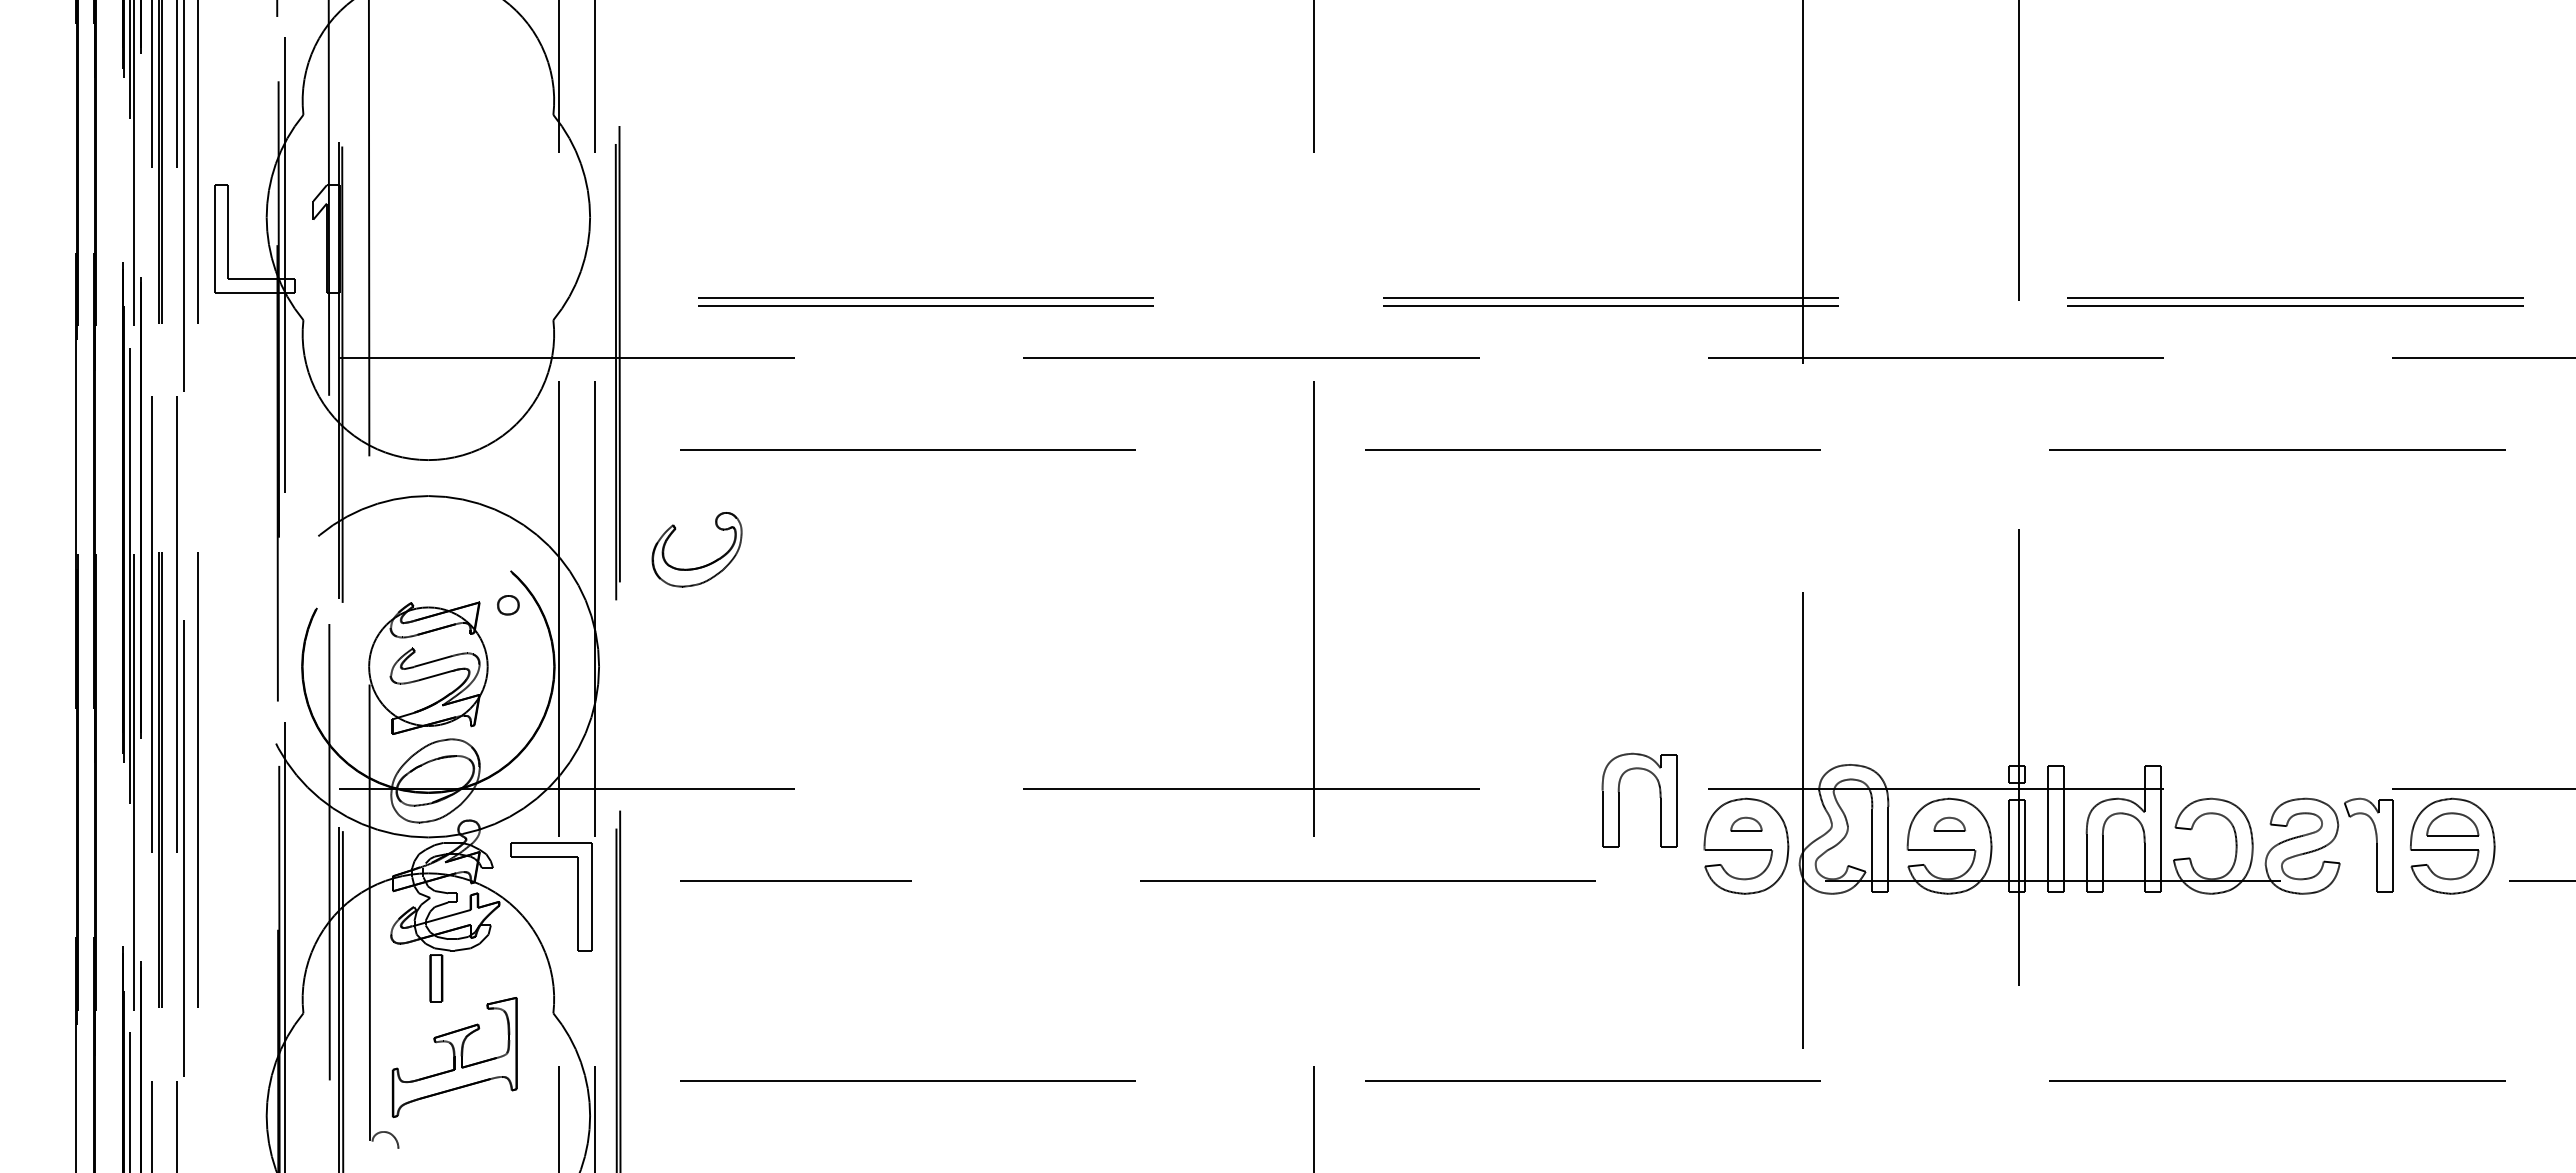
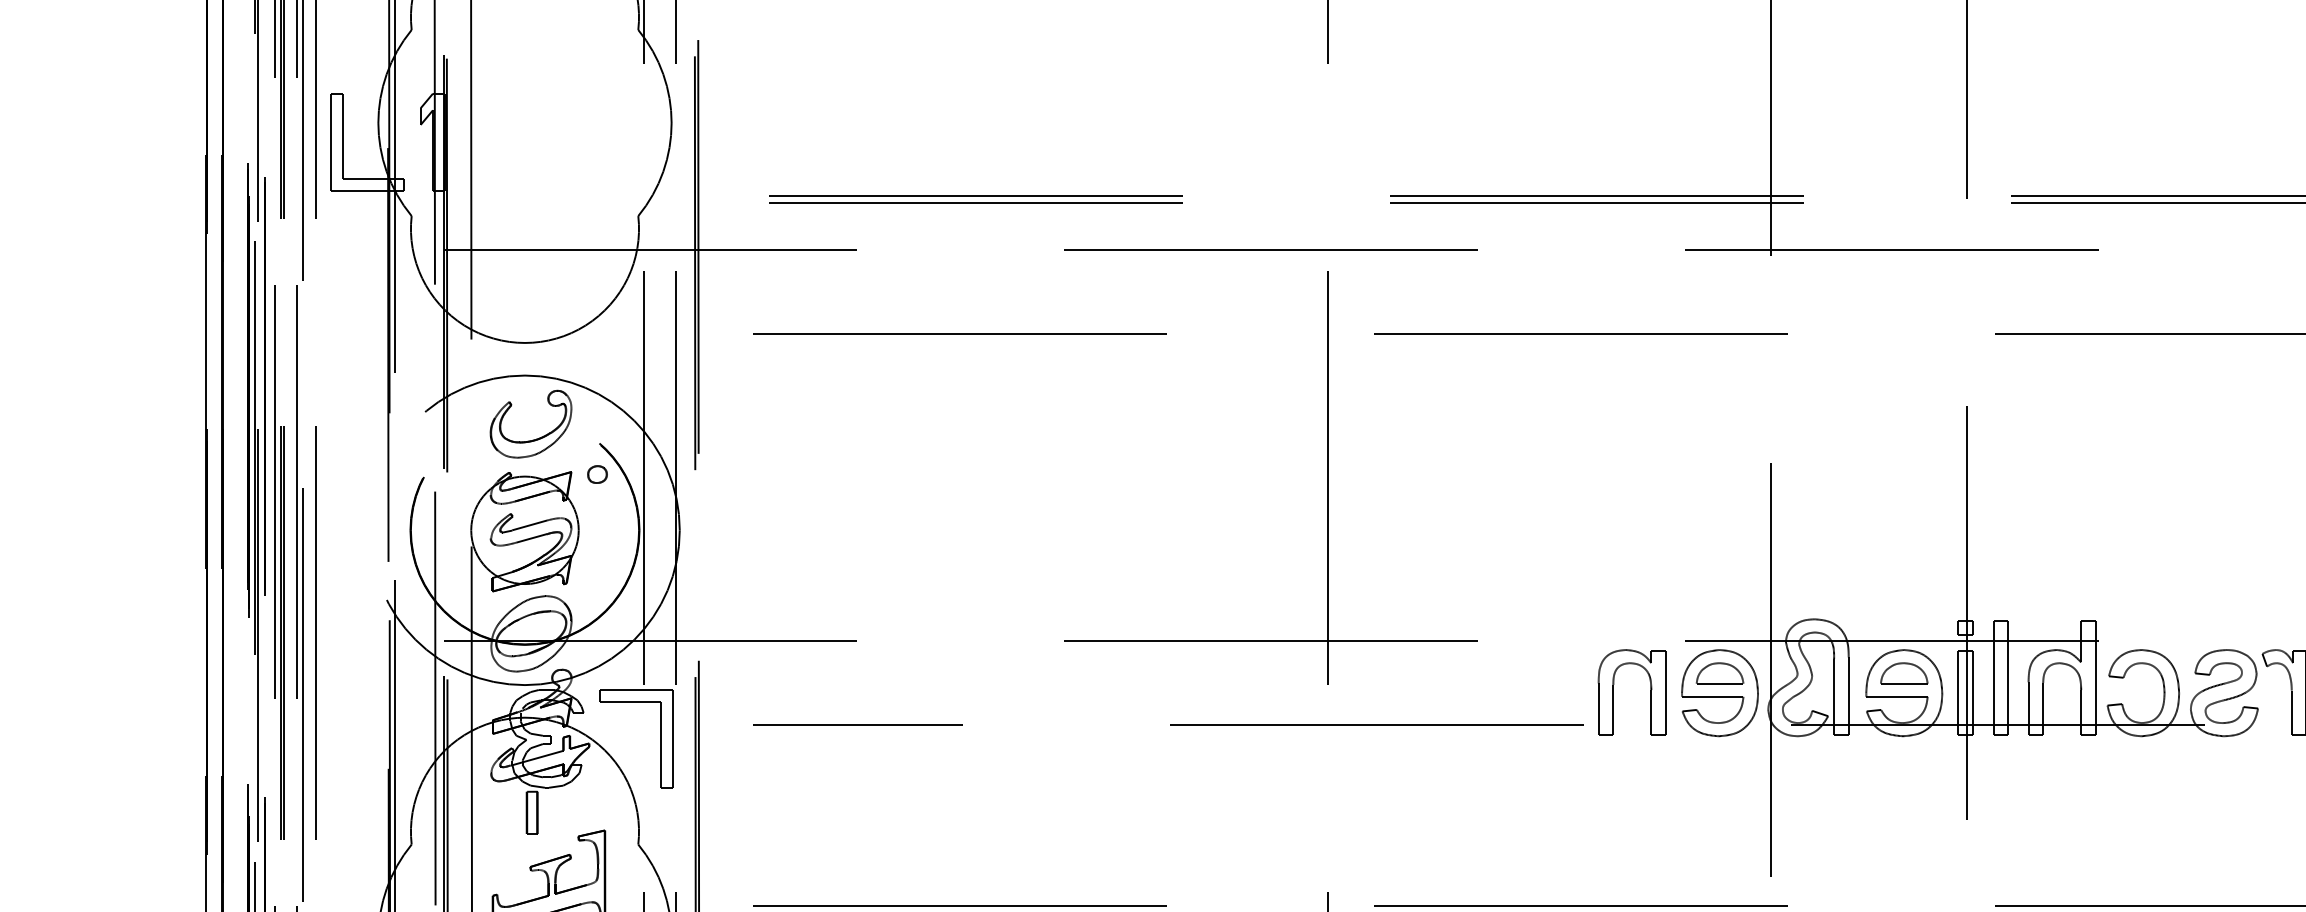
part: (699, 566) -> (533, 439), moved
part: (1619, 799) -> (1614, 691), moved
part: (1746, 824) -> (1720, 673), size x1.67
part: (1949, 824) -> (1904, 673), size x1.67

